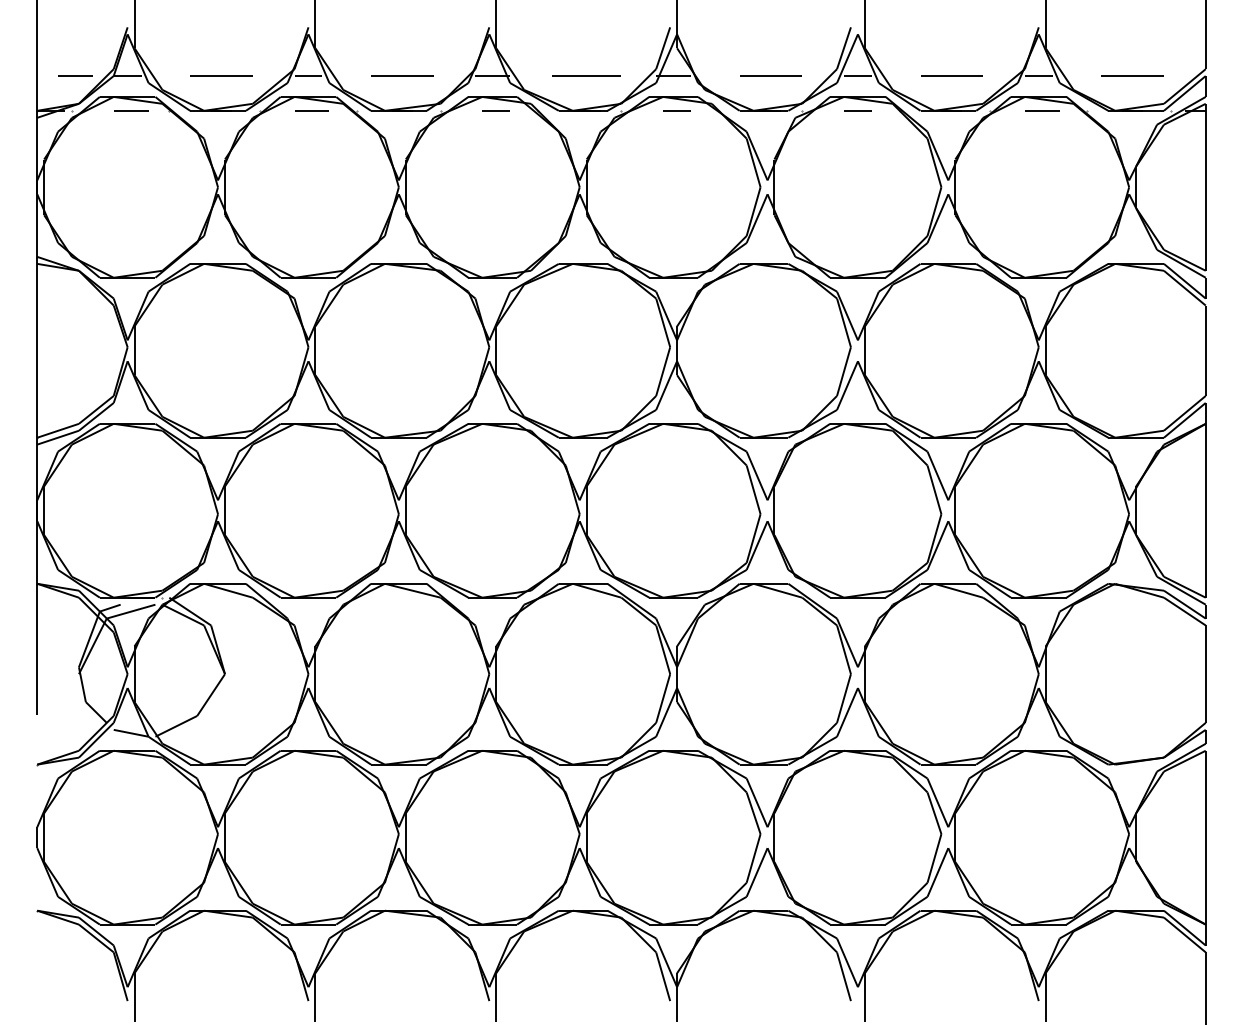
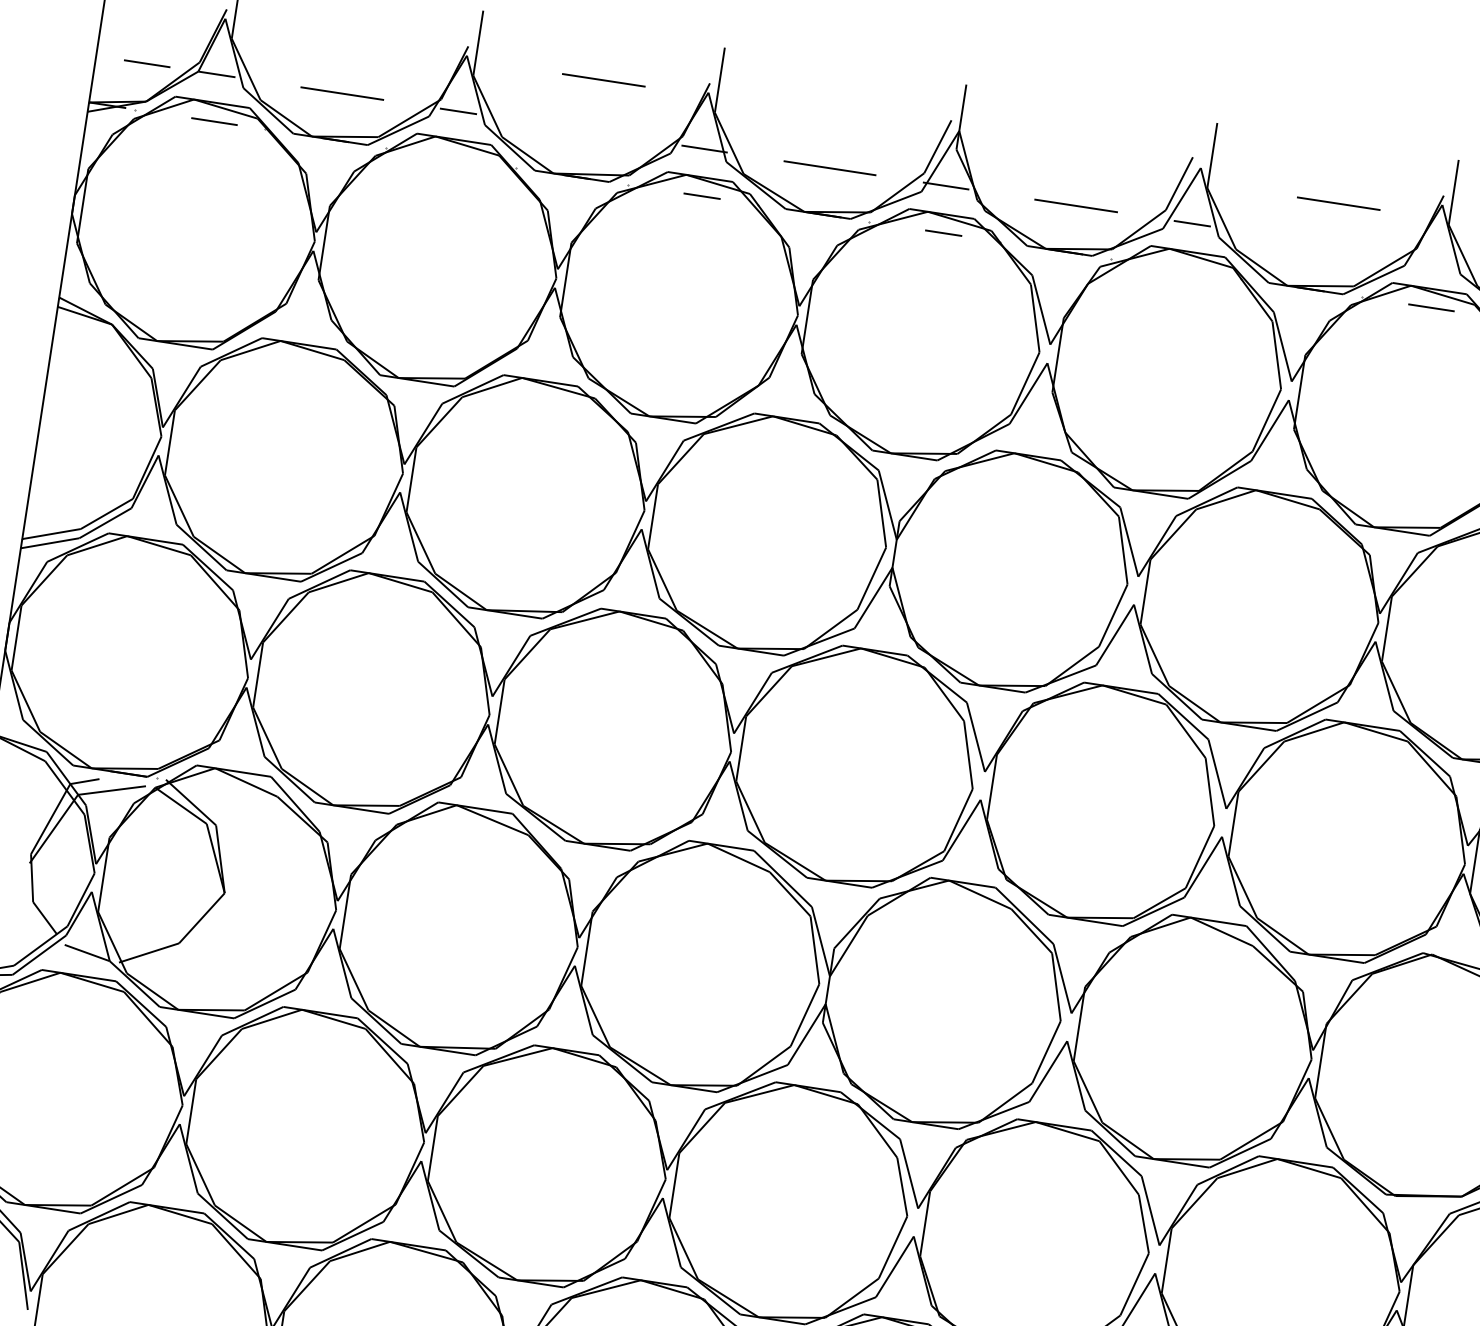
line: (402, 75) -> (604, 79), moved
line: (951, 75) -> (1338, 202), moved
line: (1038, 76) -> (1433, 261), removed
line: (311, 110) -> (455, 158), removed
line: (857, 110) -> (1184, 269), removed

